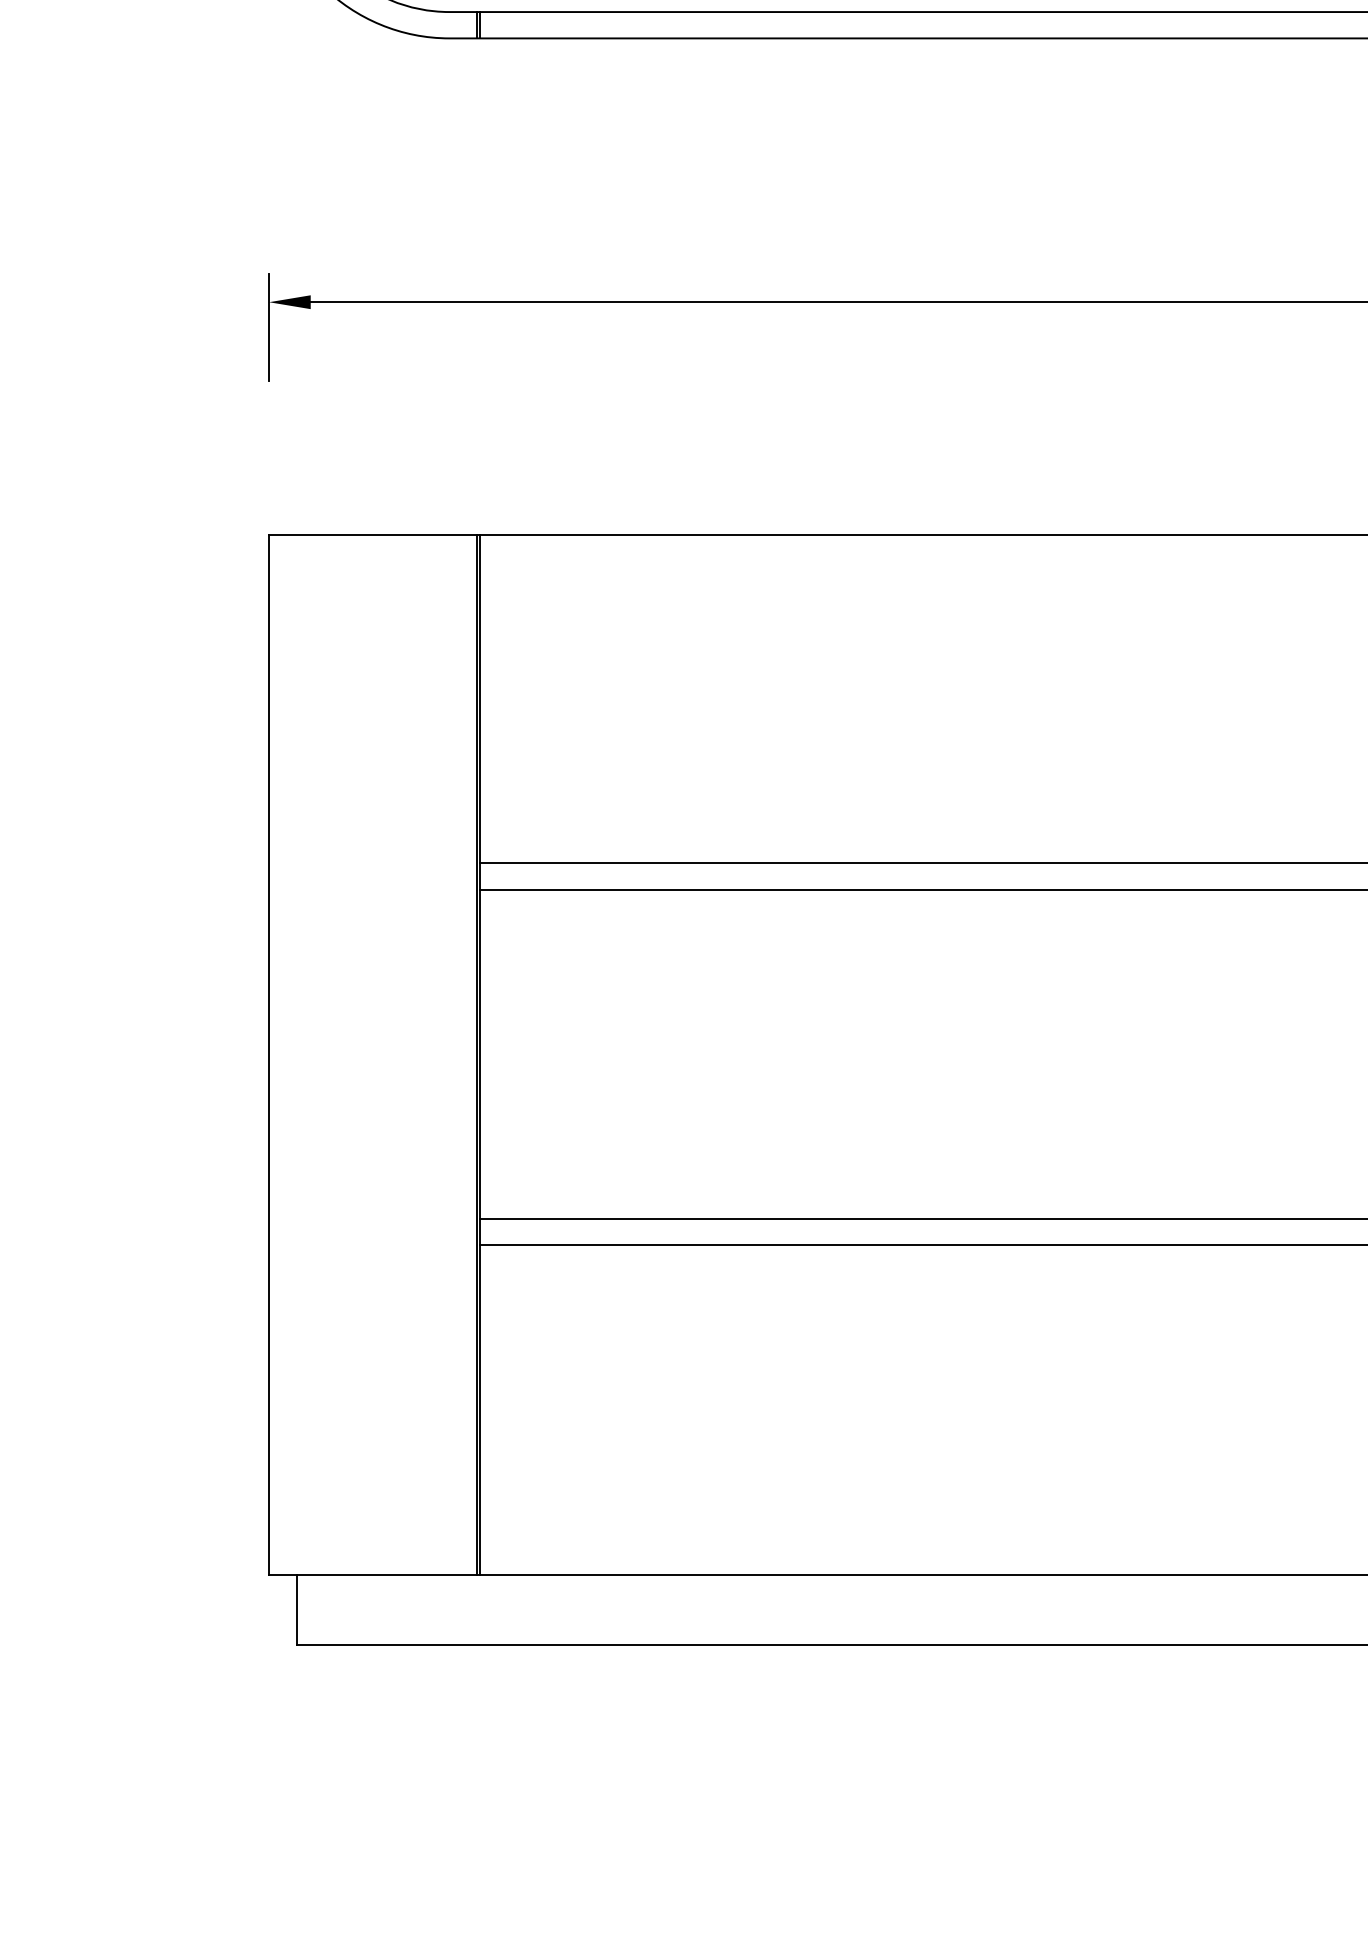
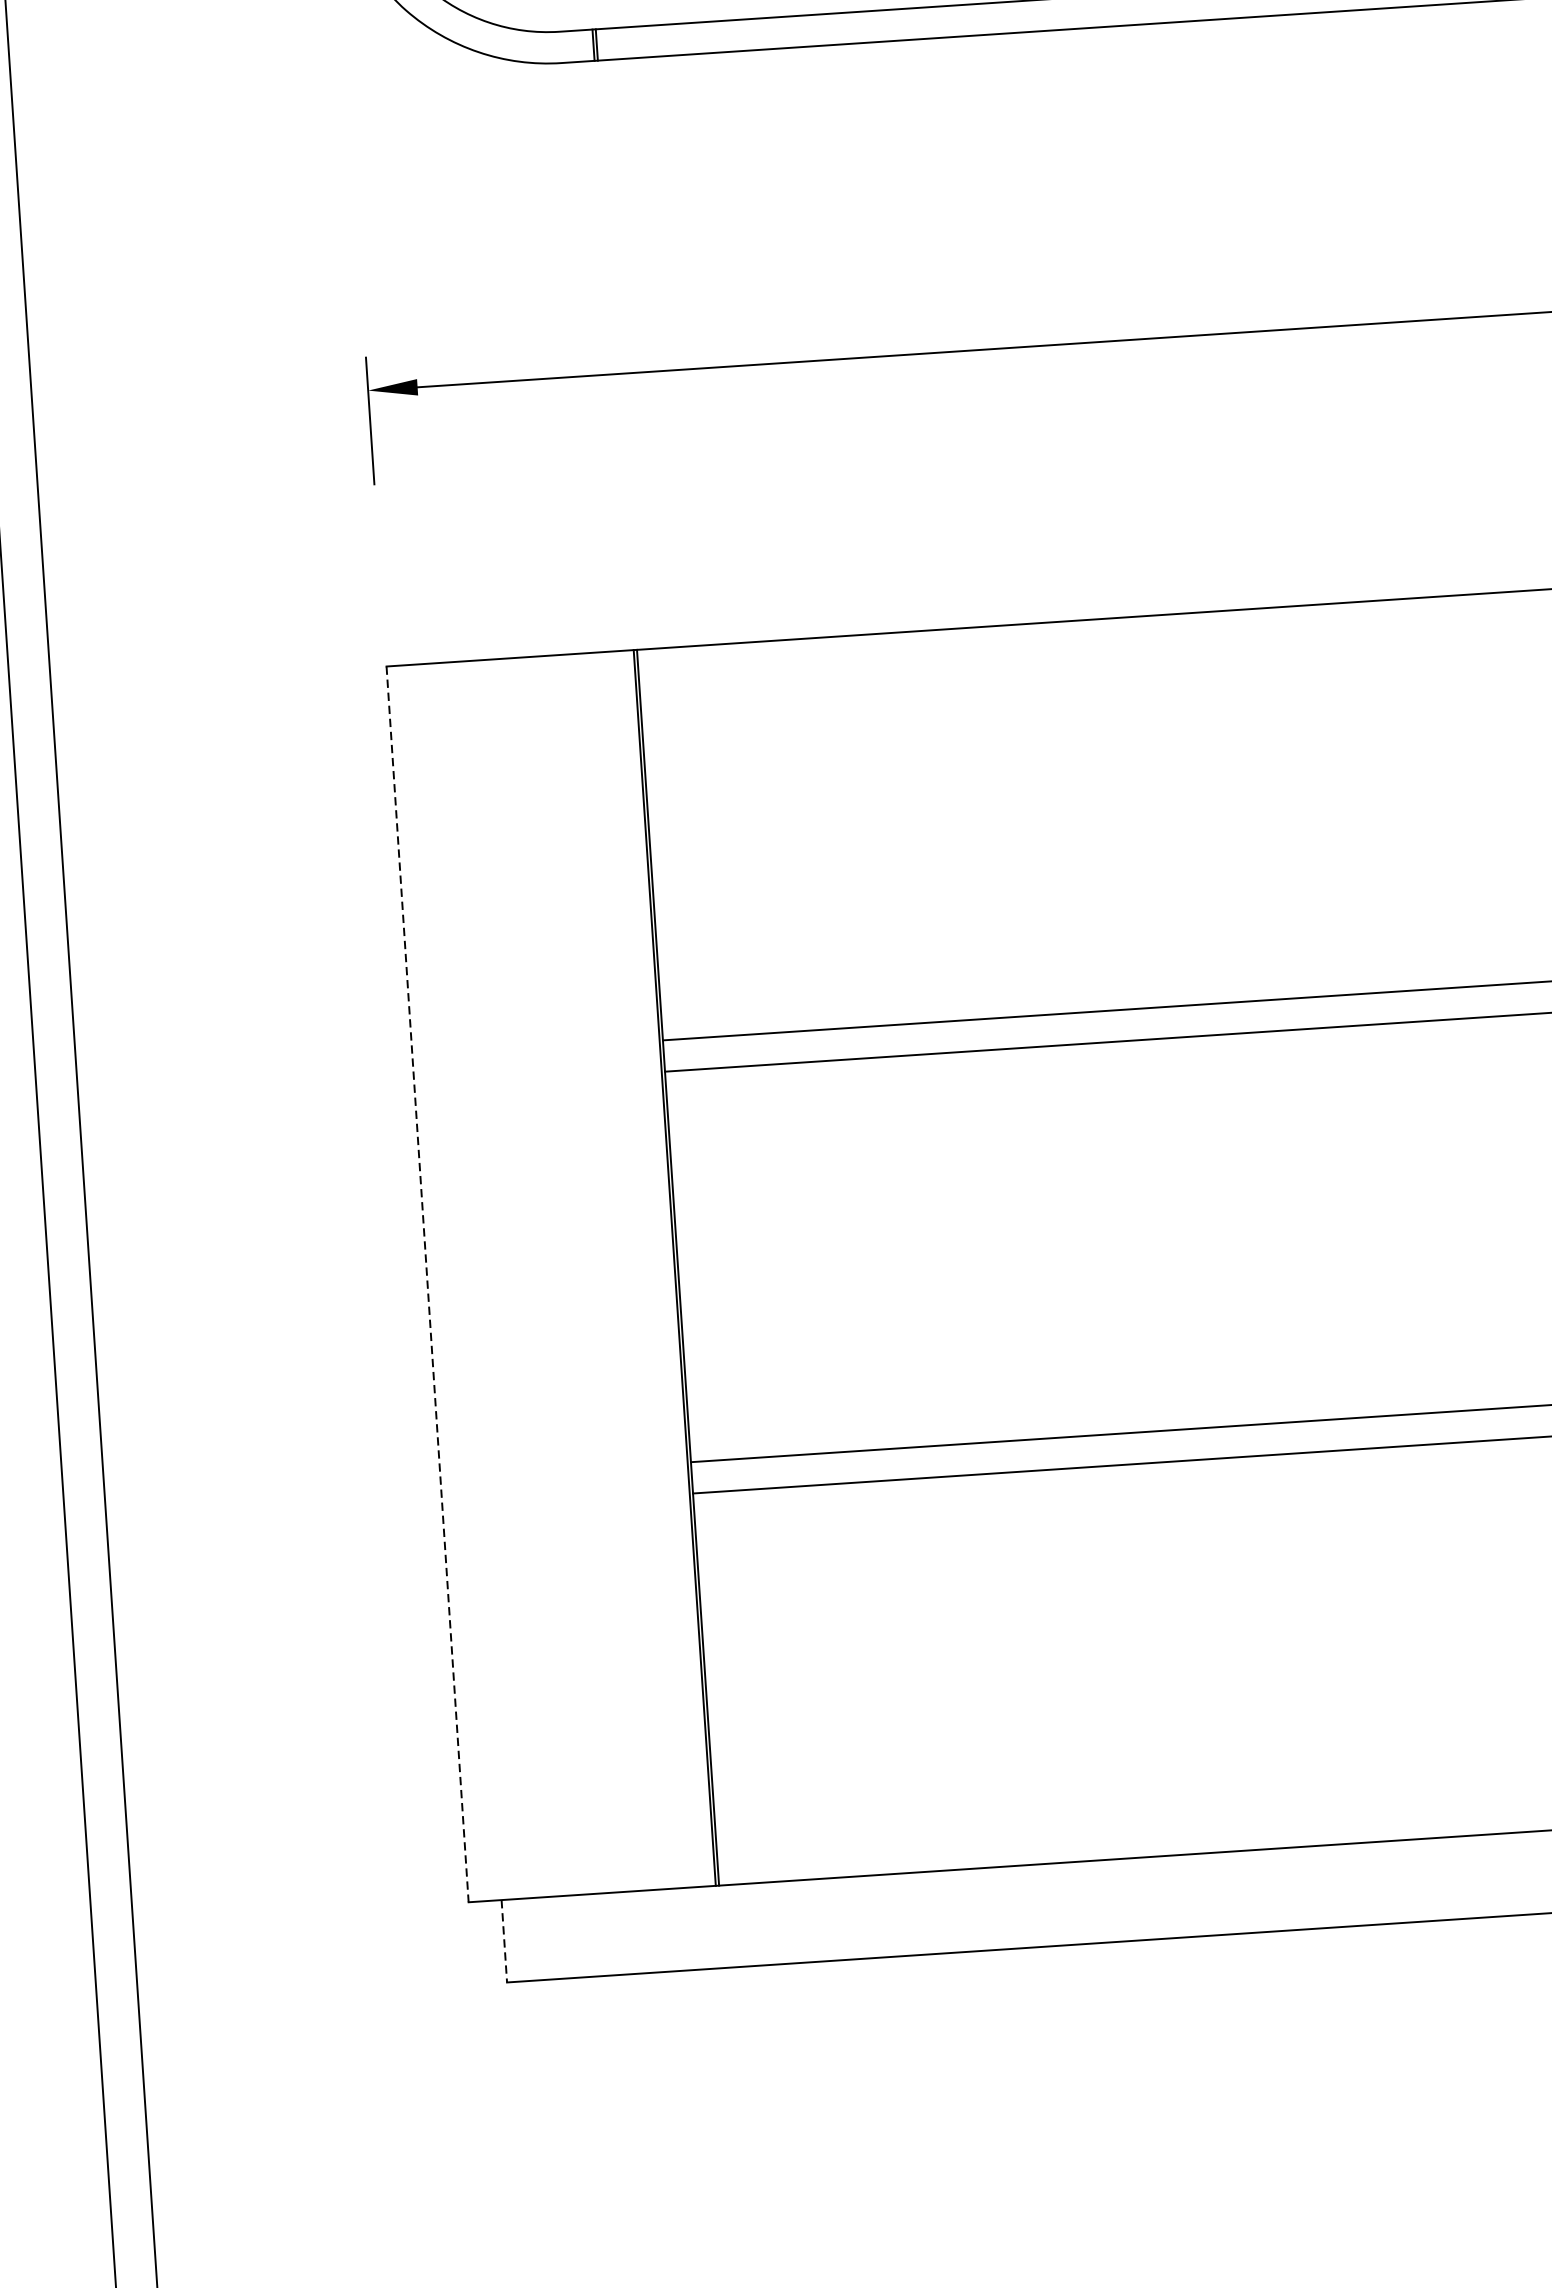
line: (269, 1055) -> (428, 1285), solid -> dashed
line: (296, 1609) -> (503, 1940), solid -> dashed

